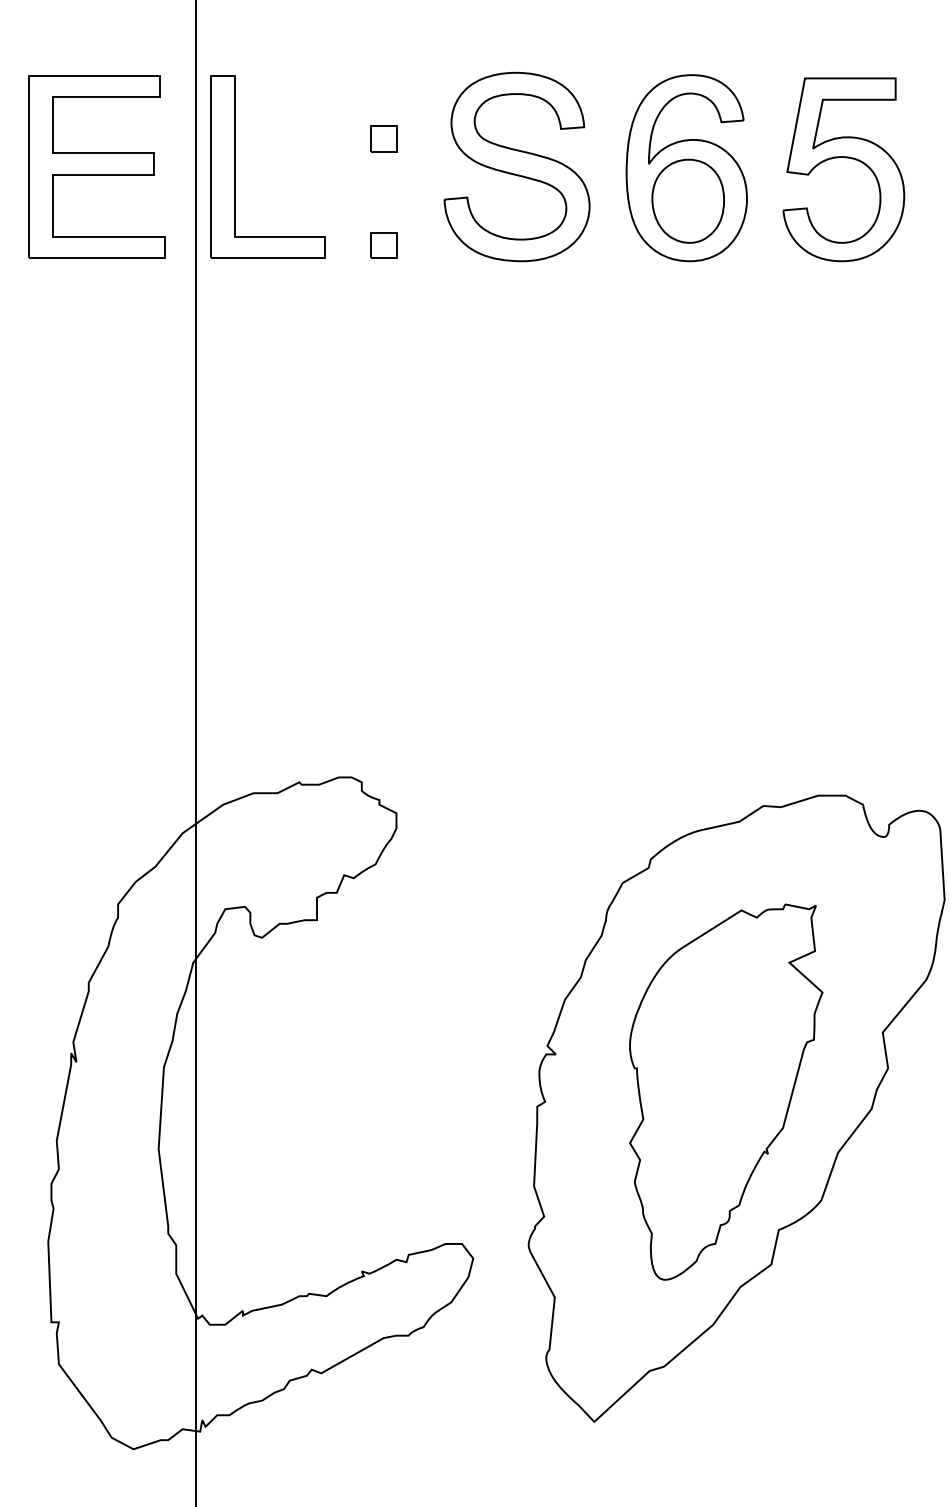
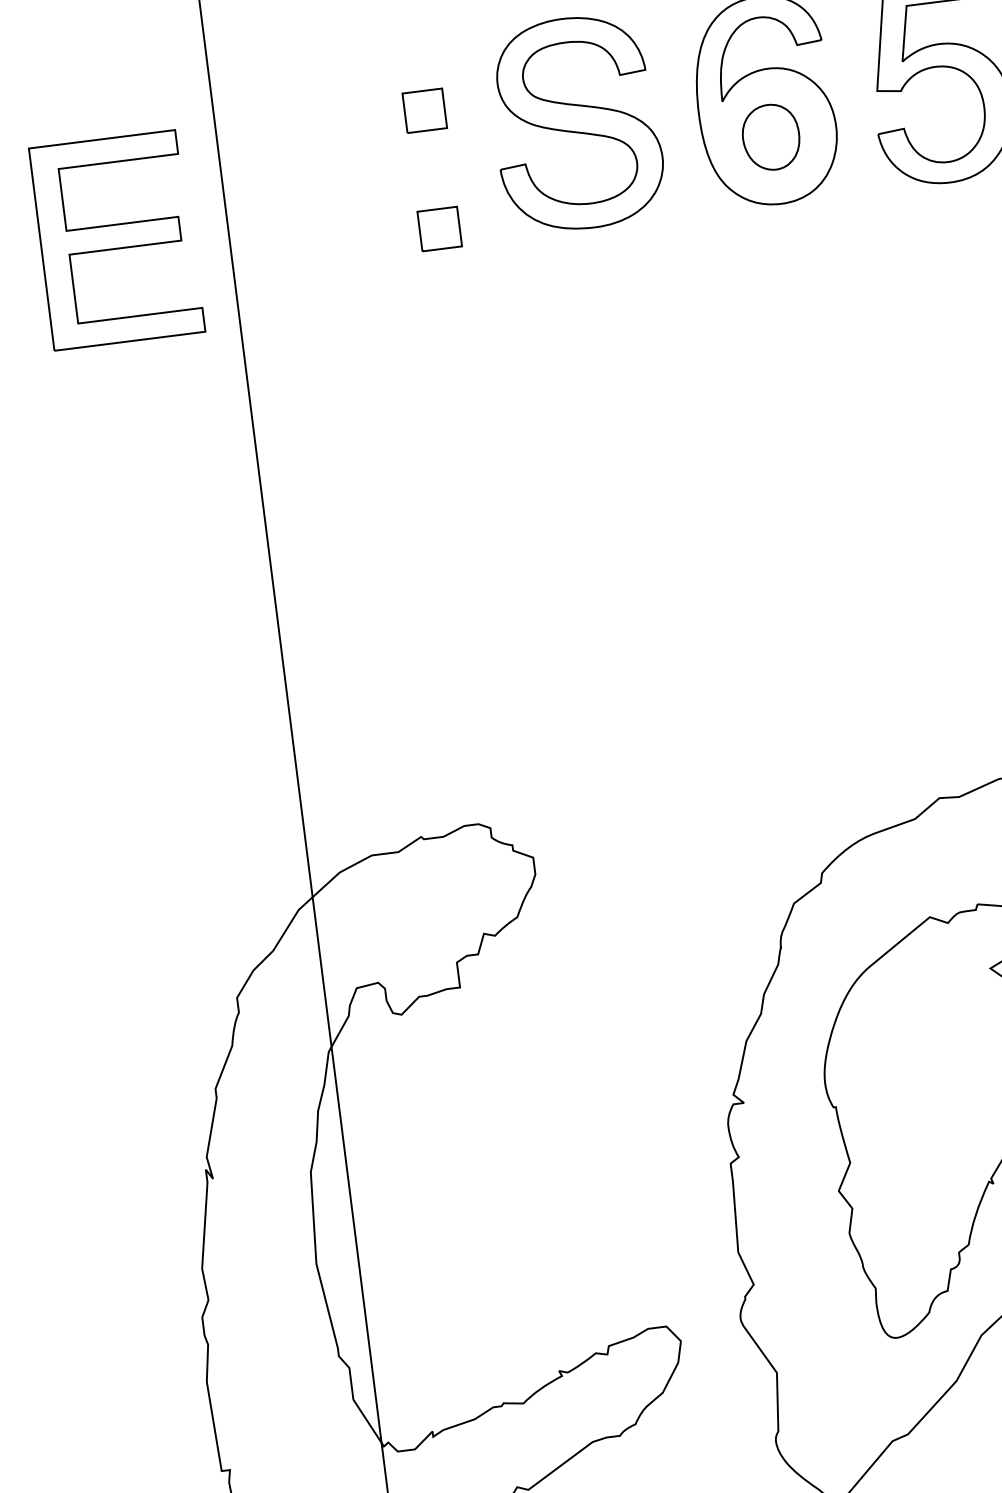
part: (383, 138) -> (424, 110), size x1.4
part: (96, 166) -> (116, 239), moved
part: (235, 166) -> (263, 162), removed
part: (687, 200) -> (770, 136), size x0.7
part: (383, 245) -> (439, 229), size x1.4

